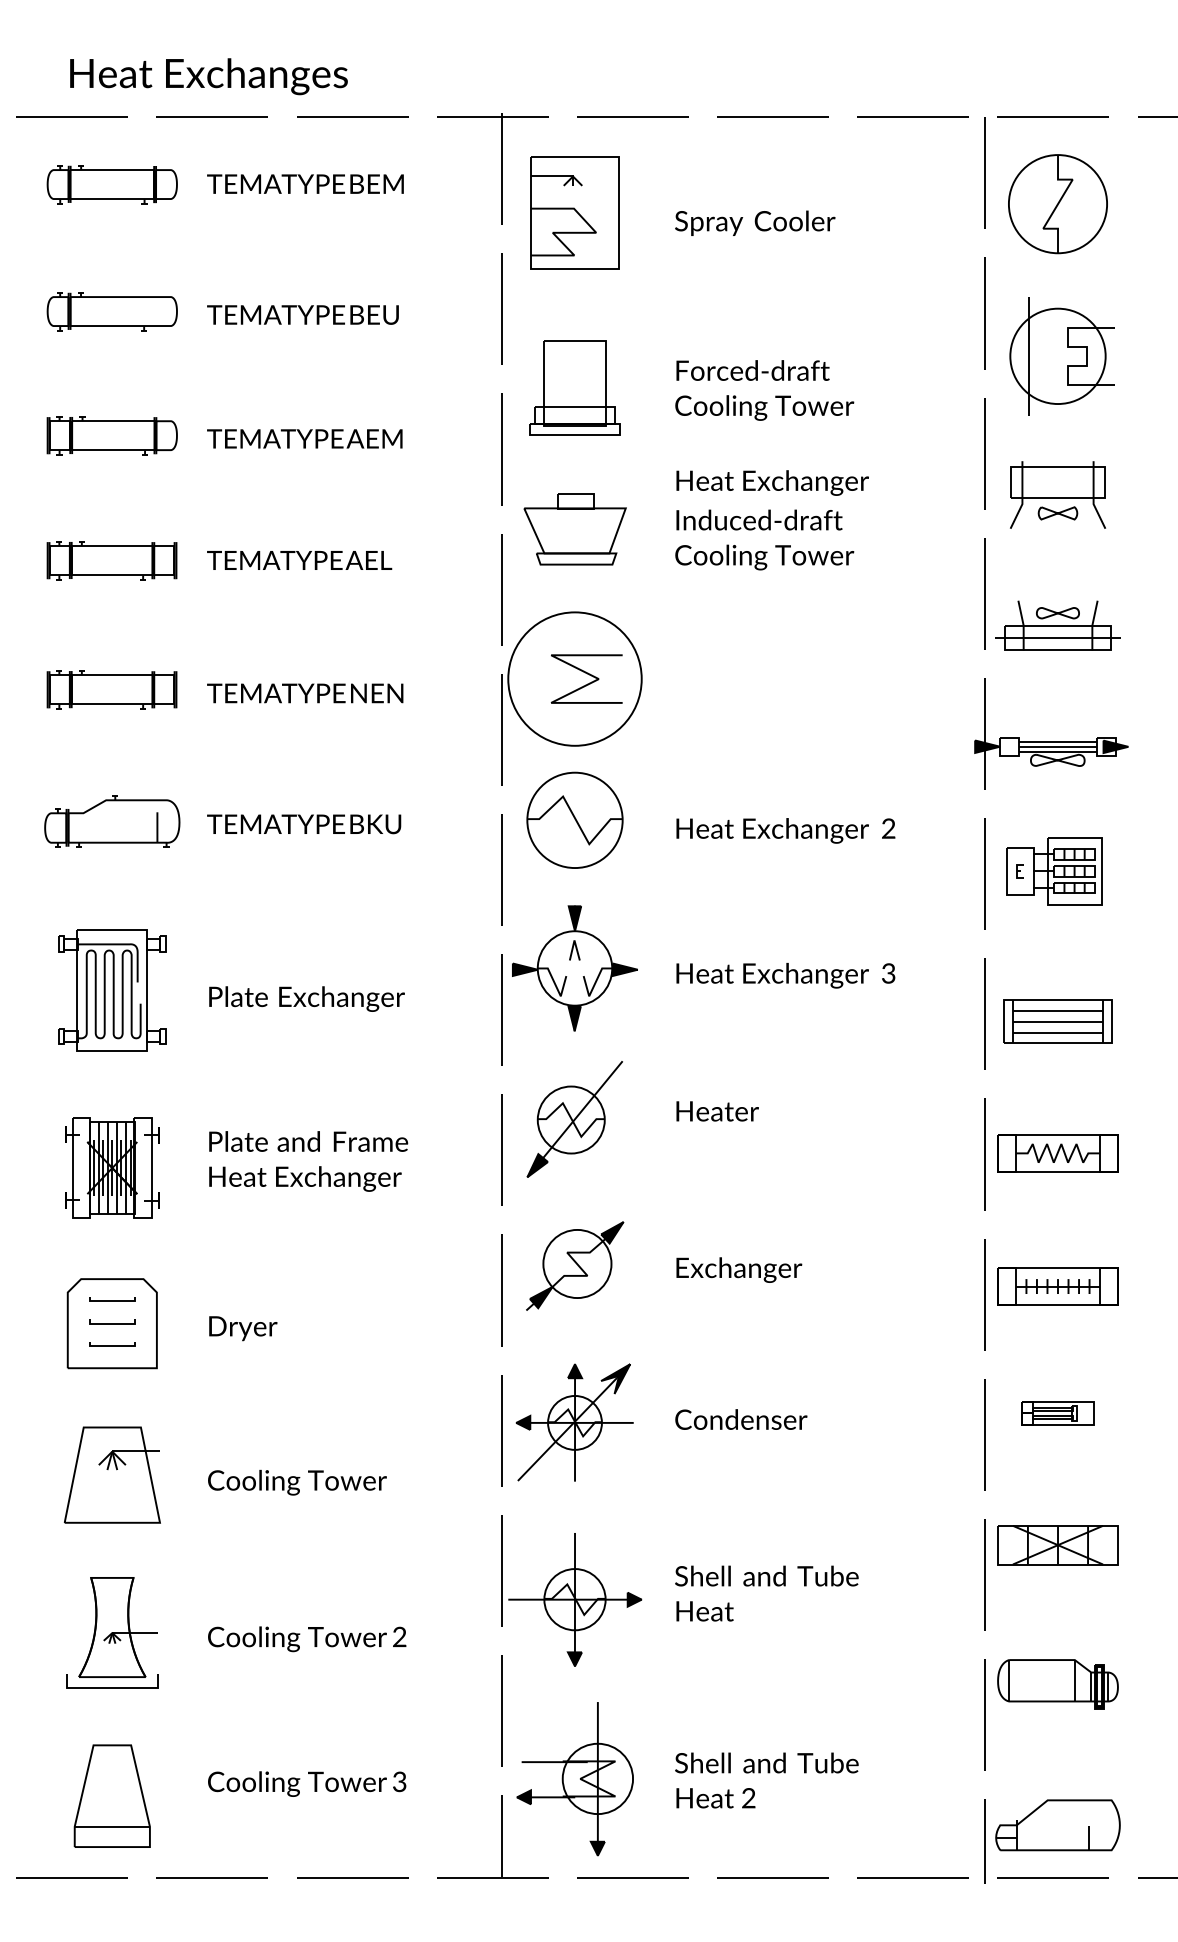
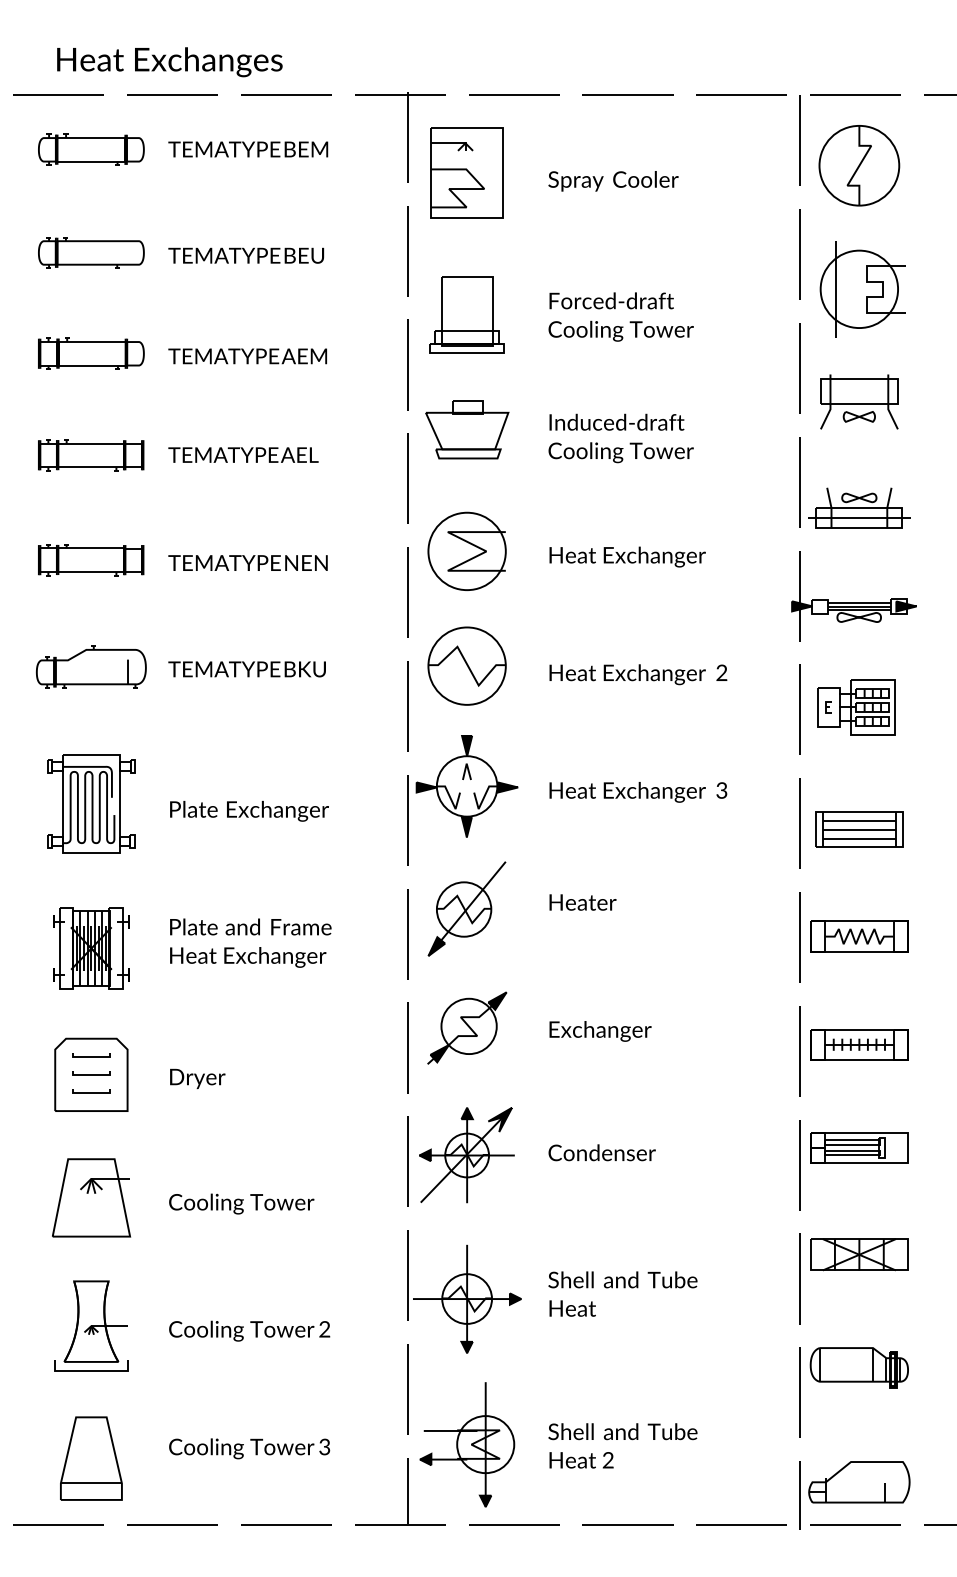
text: (772, 482) -> (627, 556), moved
circle: (574, 678) -> (466, 550), size x0.71
part: (1057, 1413) -> (858, 1147), size x1.67

